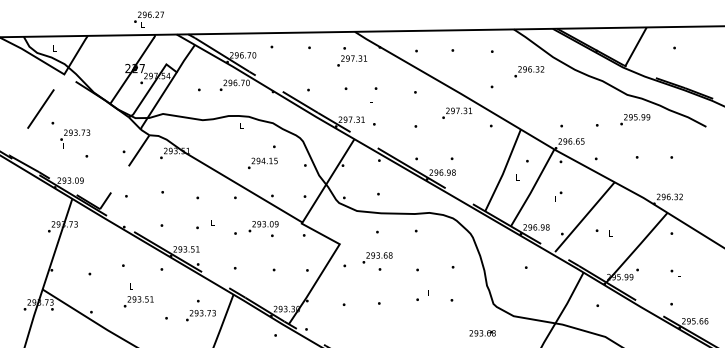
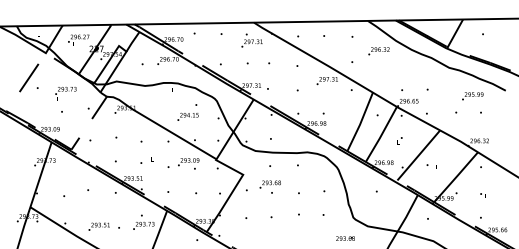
text: (148, 19) -> (78, 40), moved
text: (635, 119) -> (472, 96), moved
text: (75, 138) -> (66, 93), moved
text: (138, 301) -> (99, 226), moved

